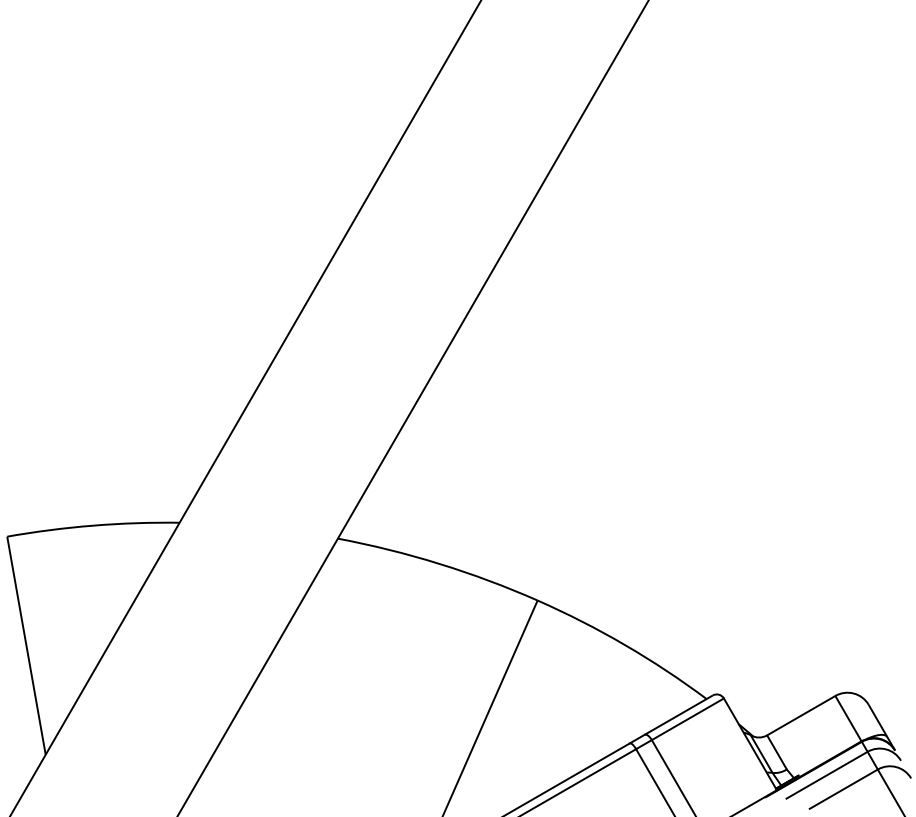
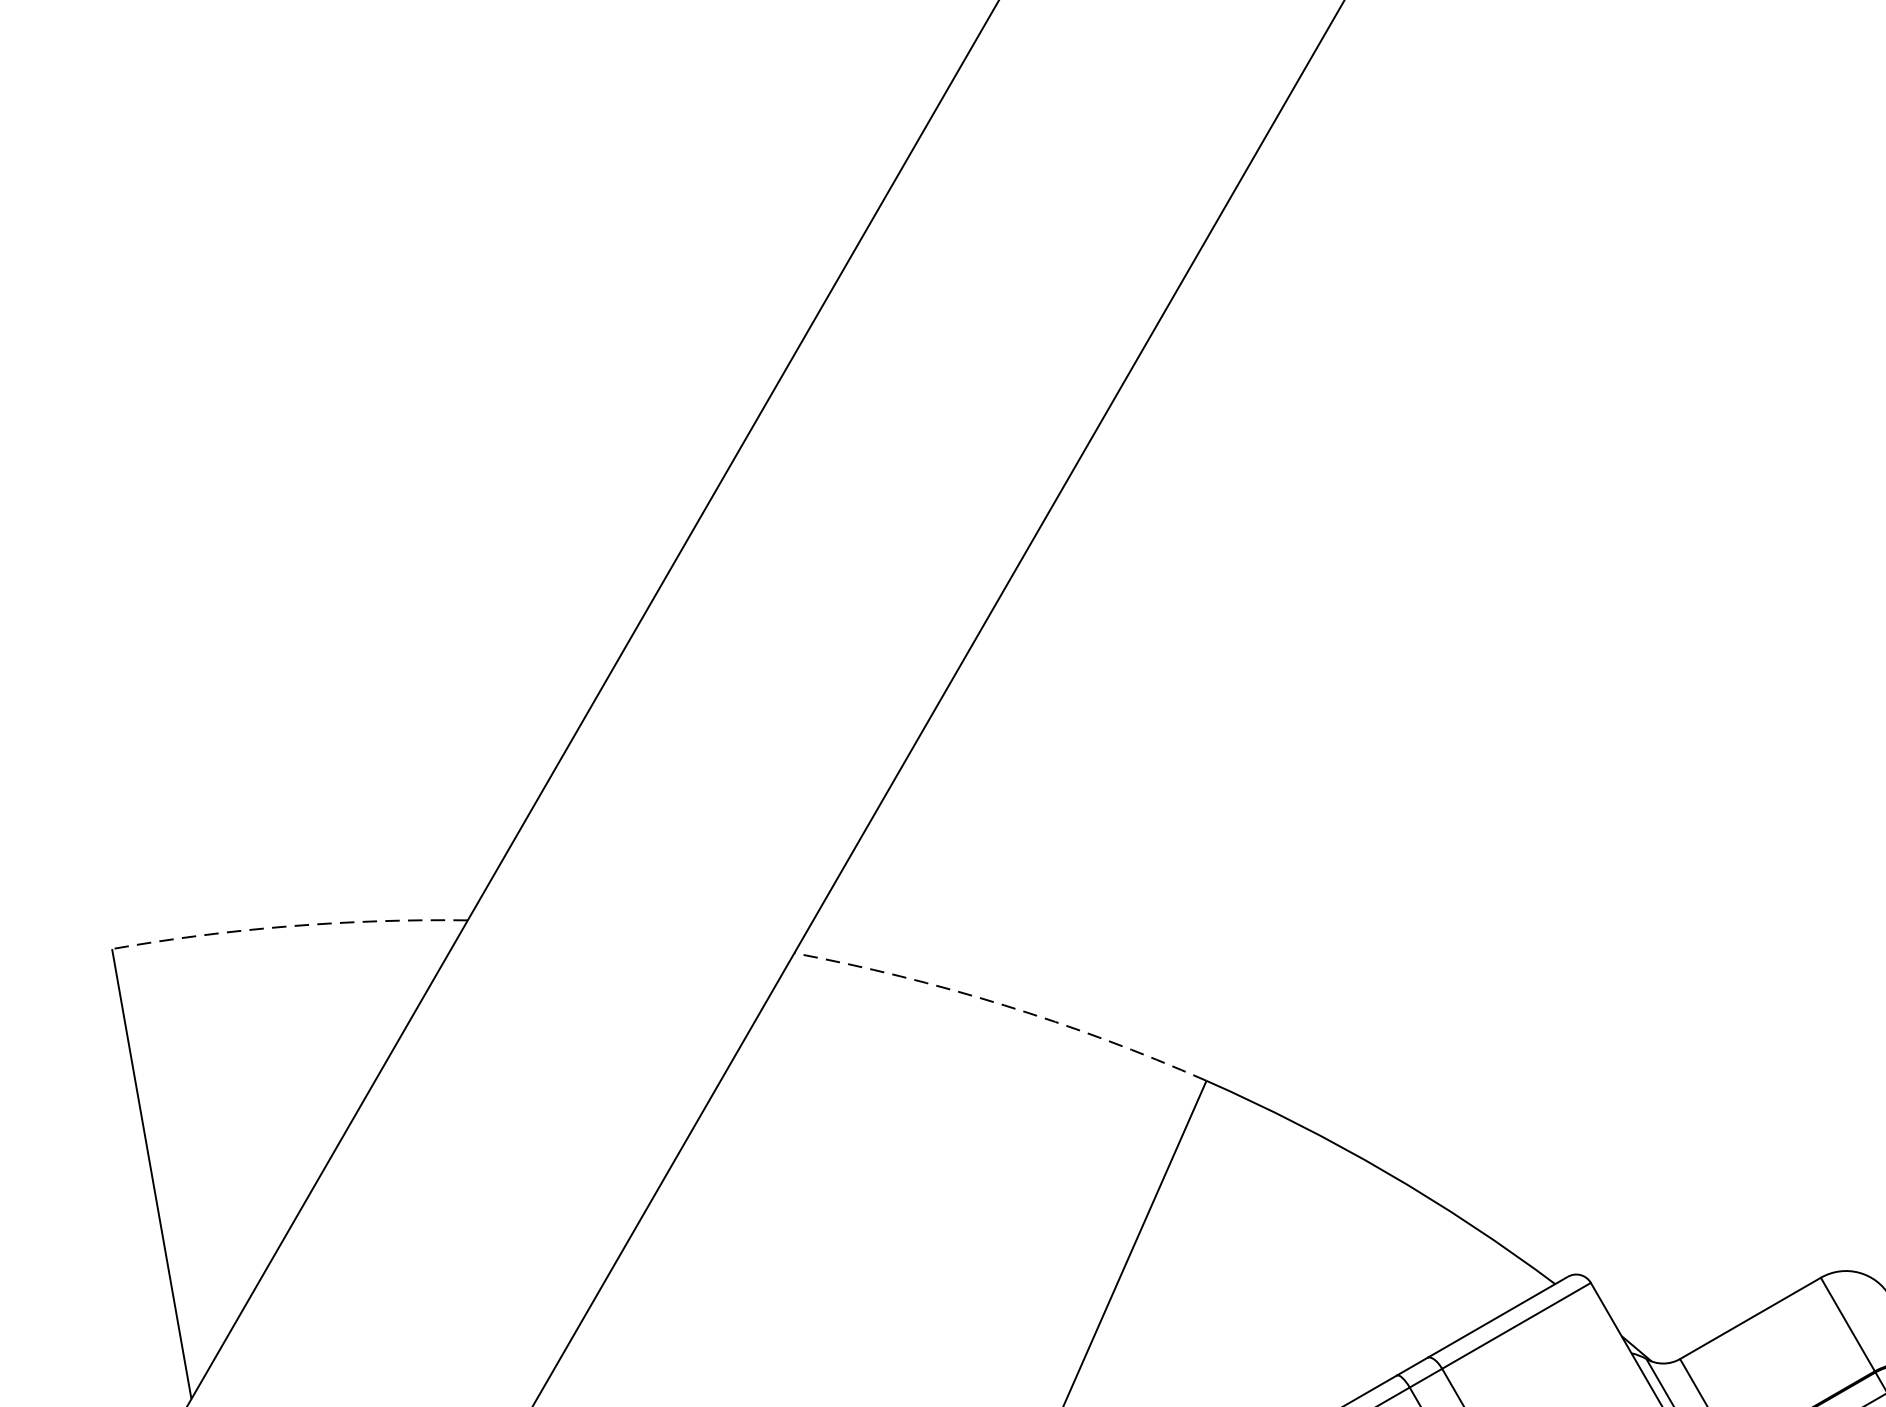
arc: (93, 525) -> (290, 925), solid -> dashed
arc: (439, 563) -> (1004, 1004), solid -> dashed

